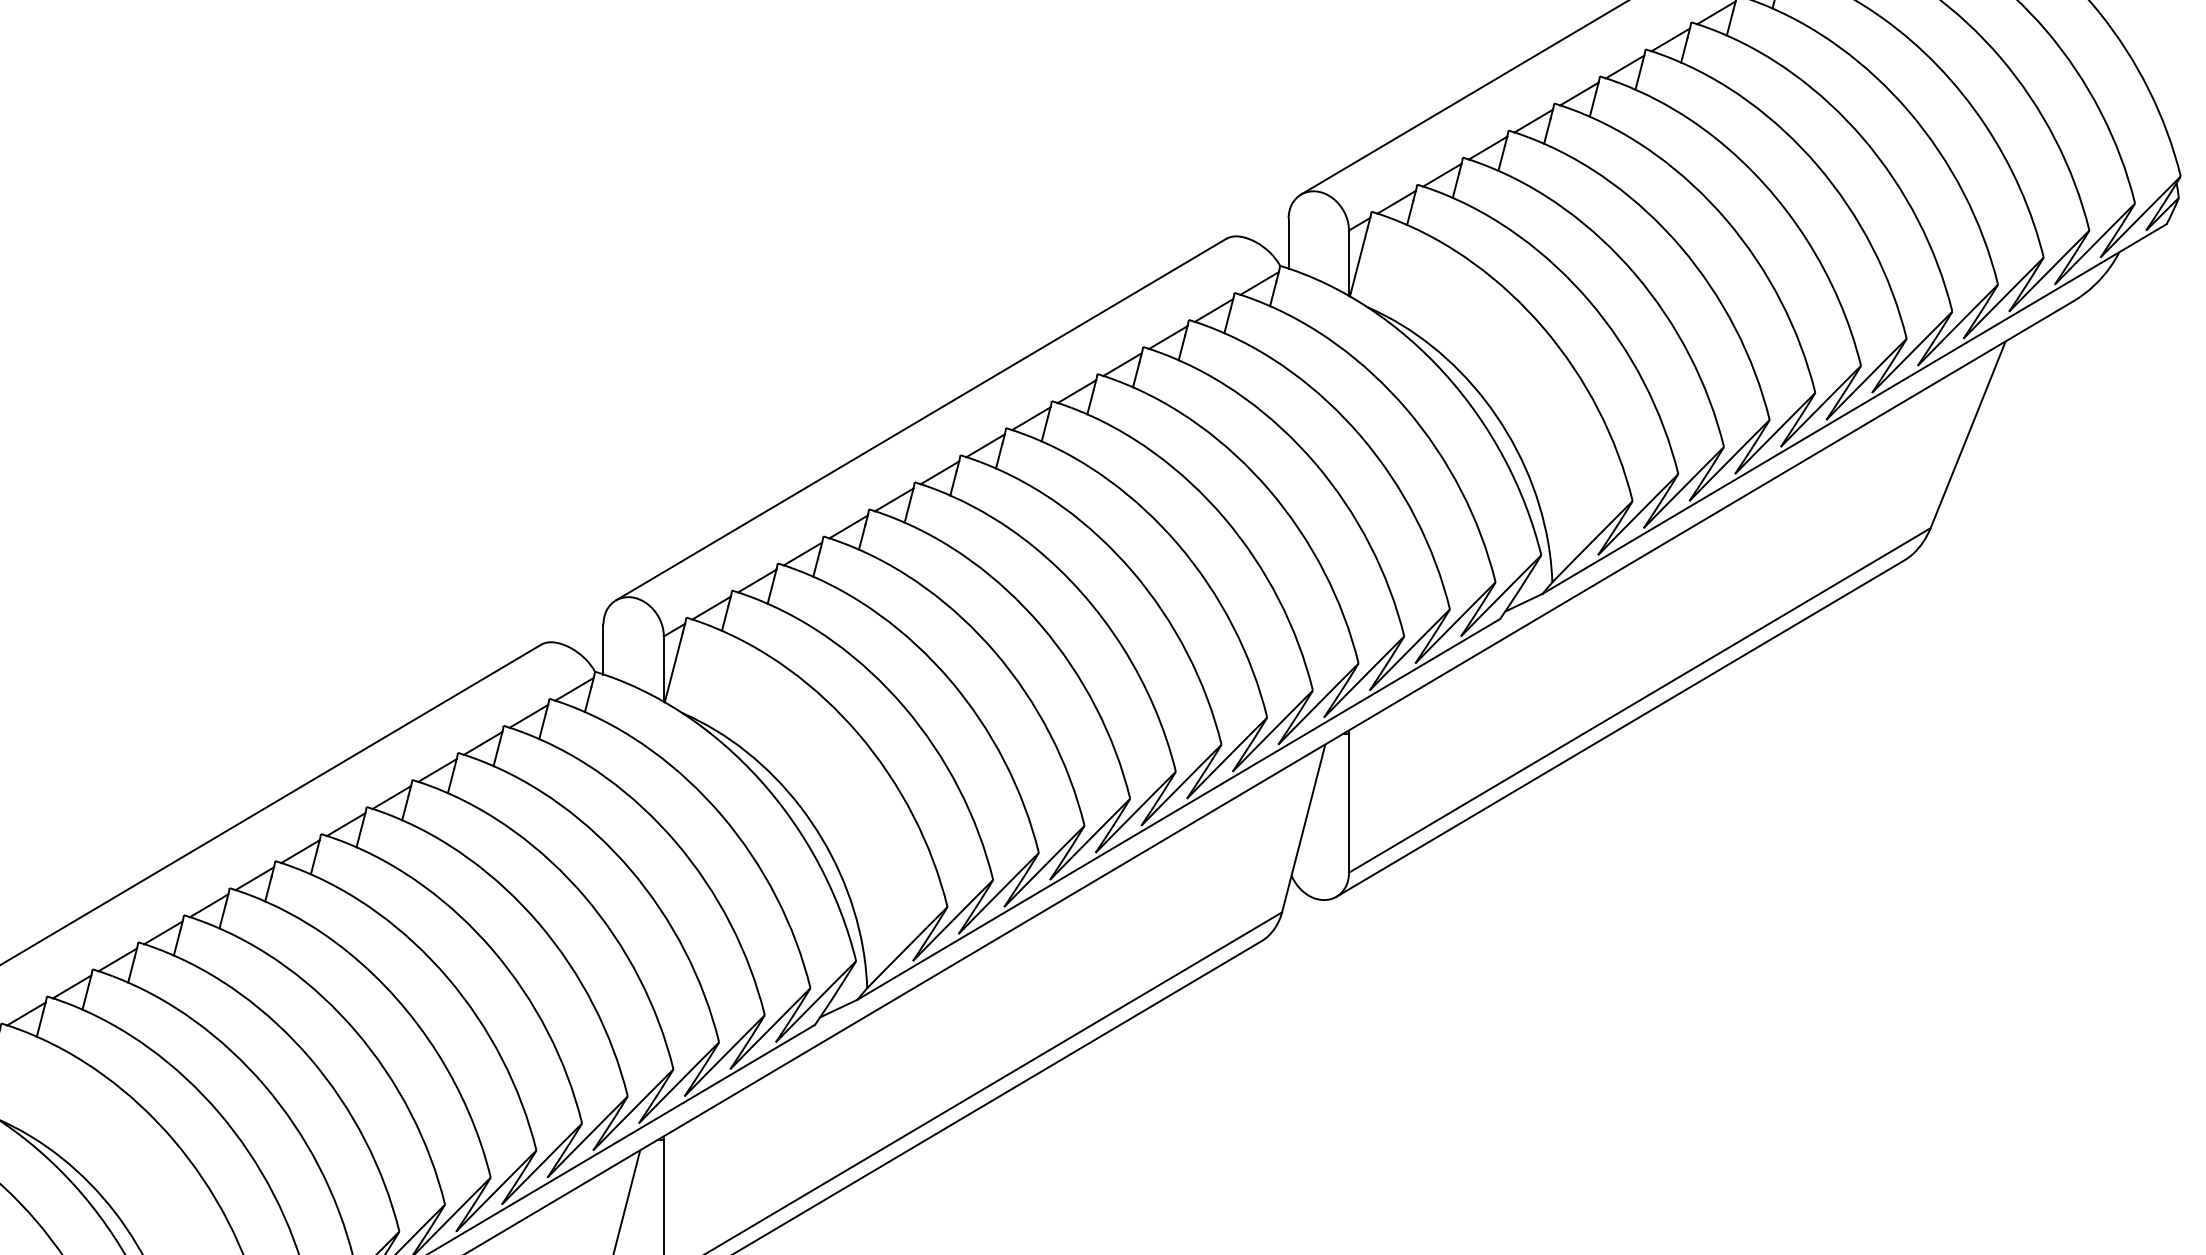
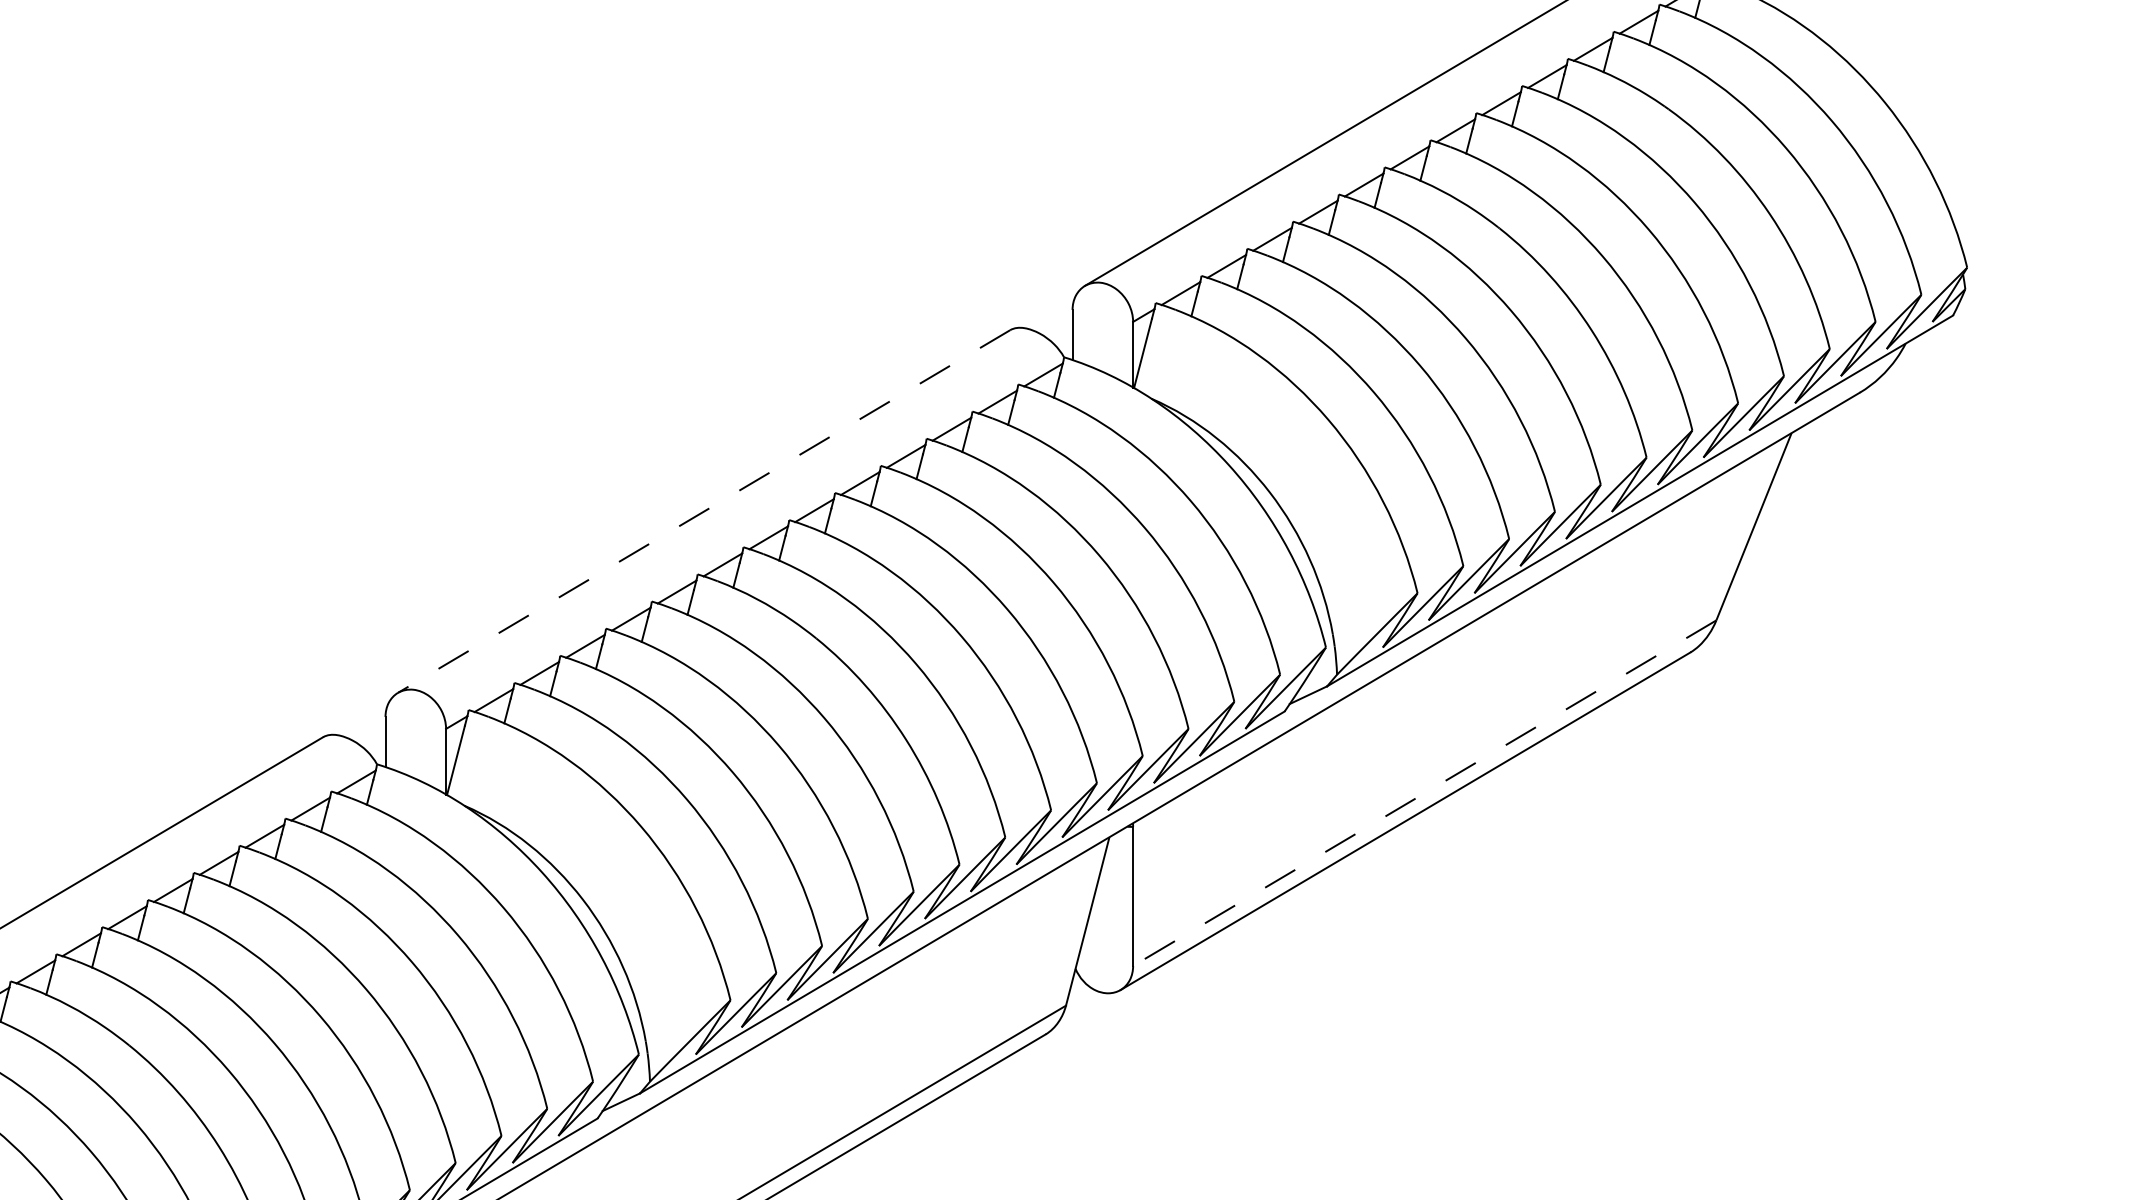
line: (921, 419) -> (704, 511), solid -> dashed
line: (1639, 700) -> (1424, 793), solid -> dashed

